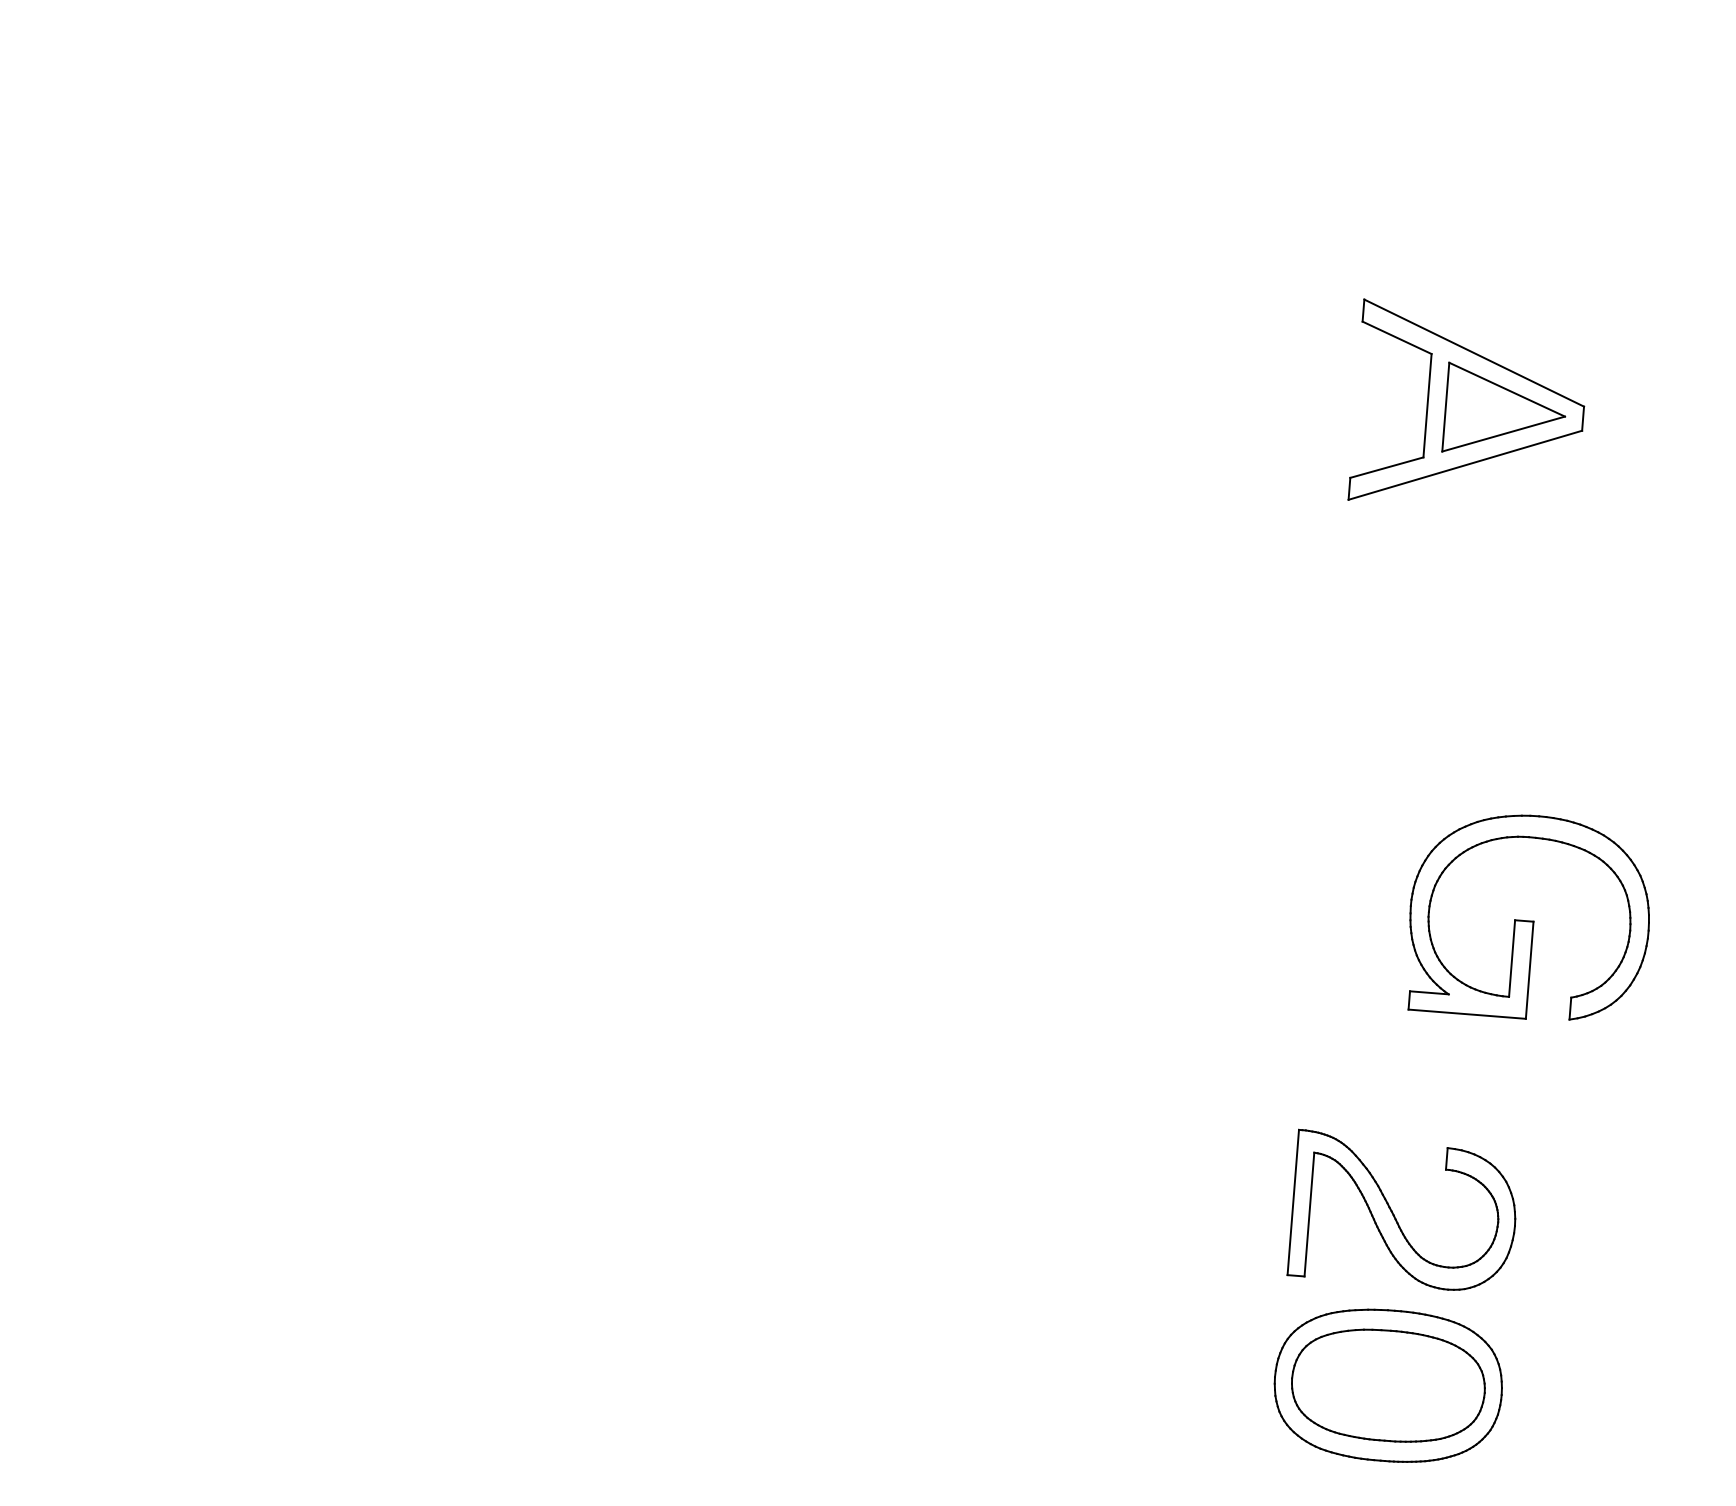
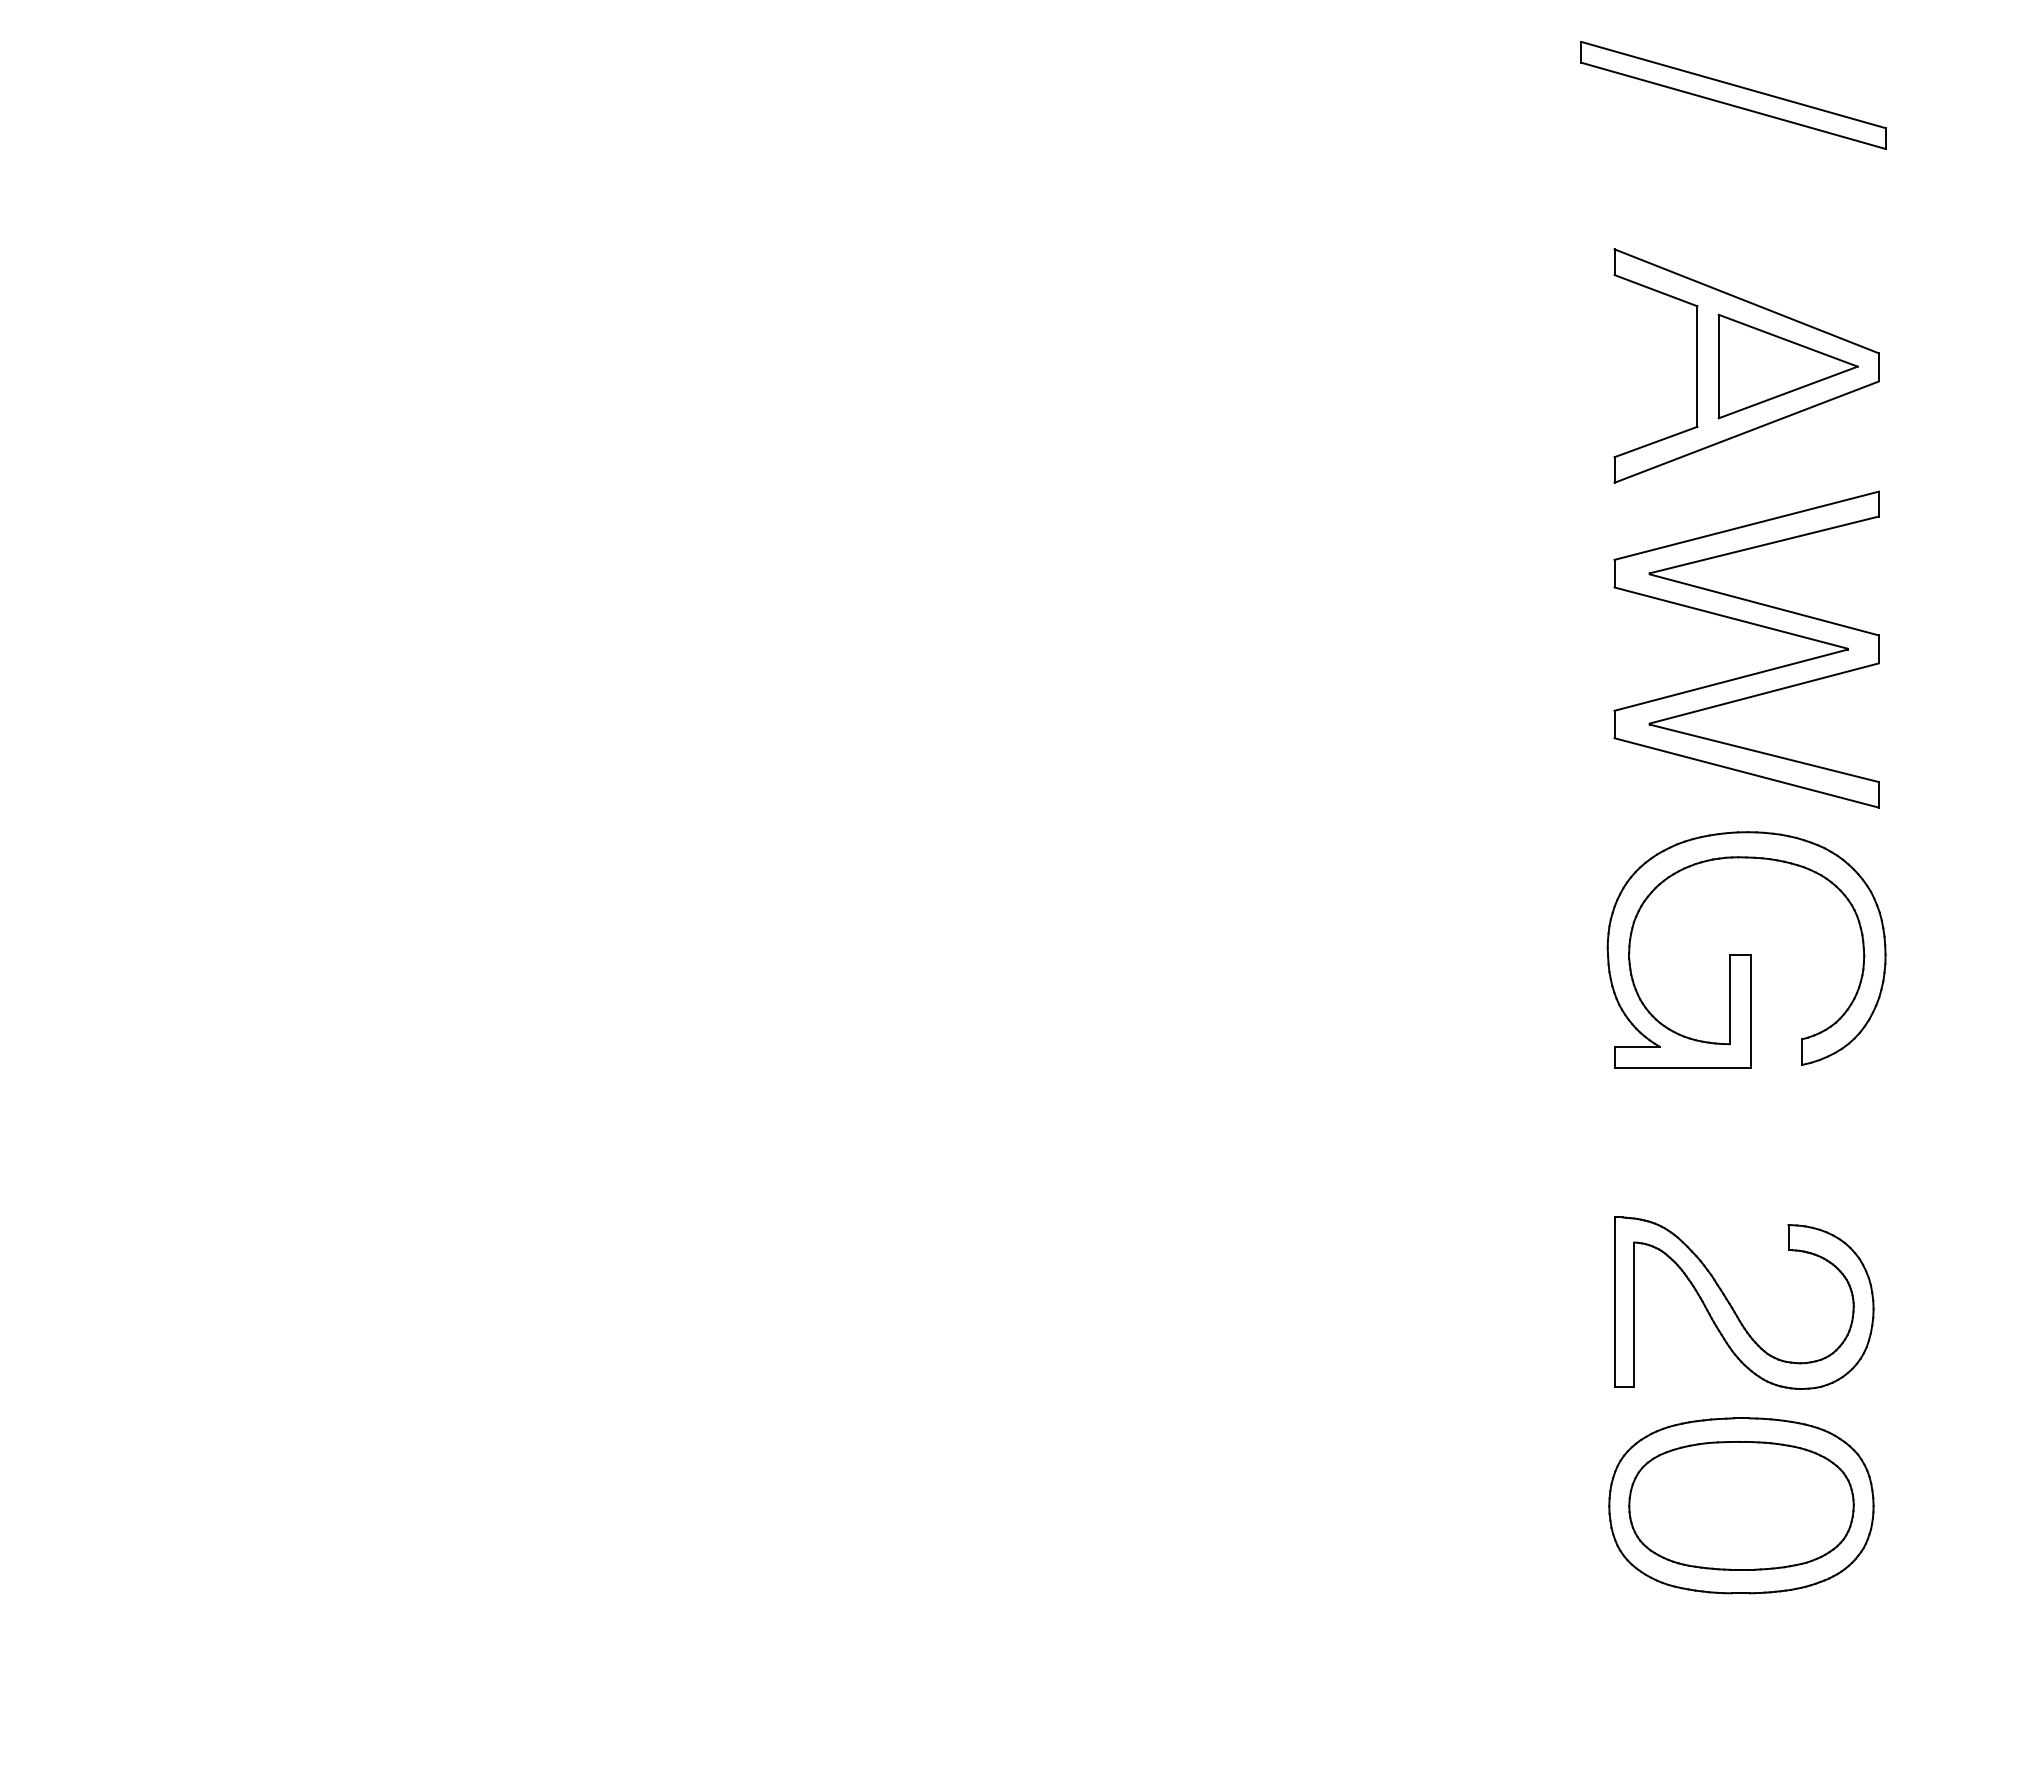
part: (1476, 175) -> (1733, 95), added
part: (1453, 672) -> (1751, 673), added
part: (1529, 916) -> (1746, 949), moved

